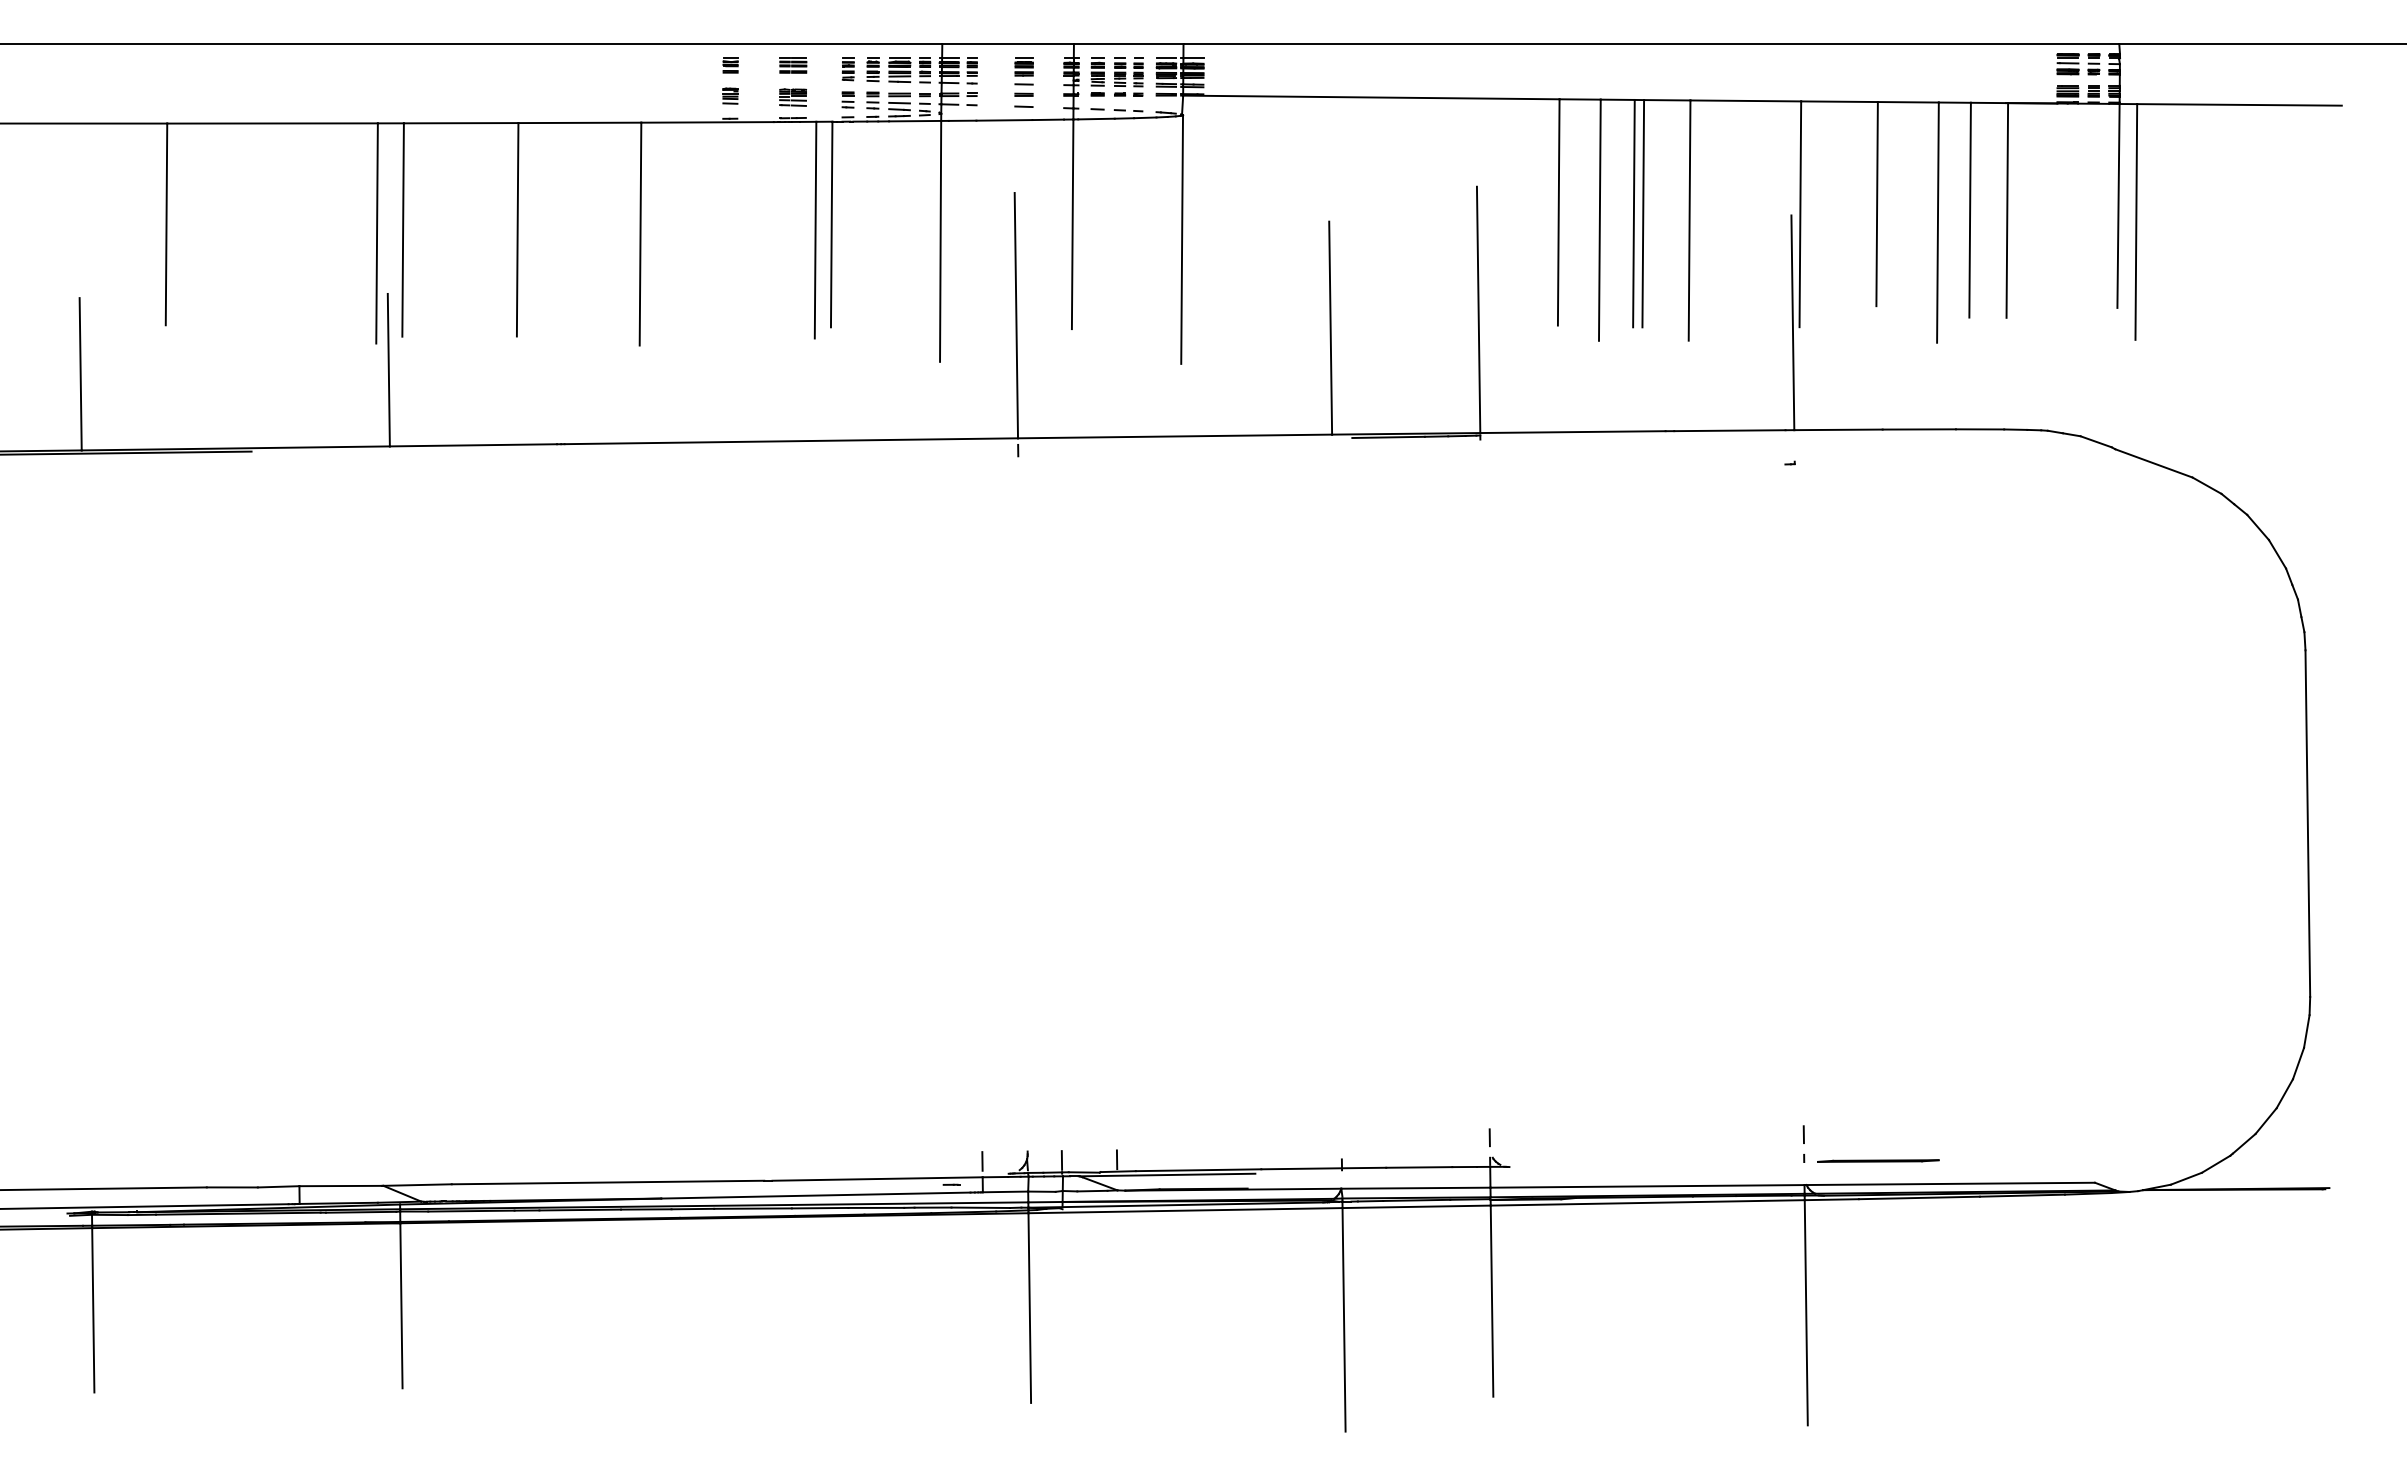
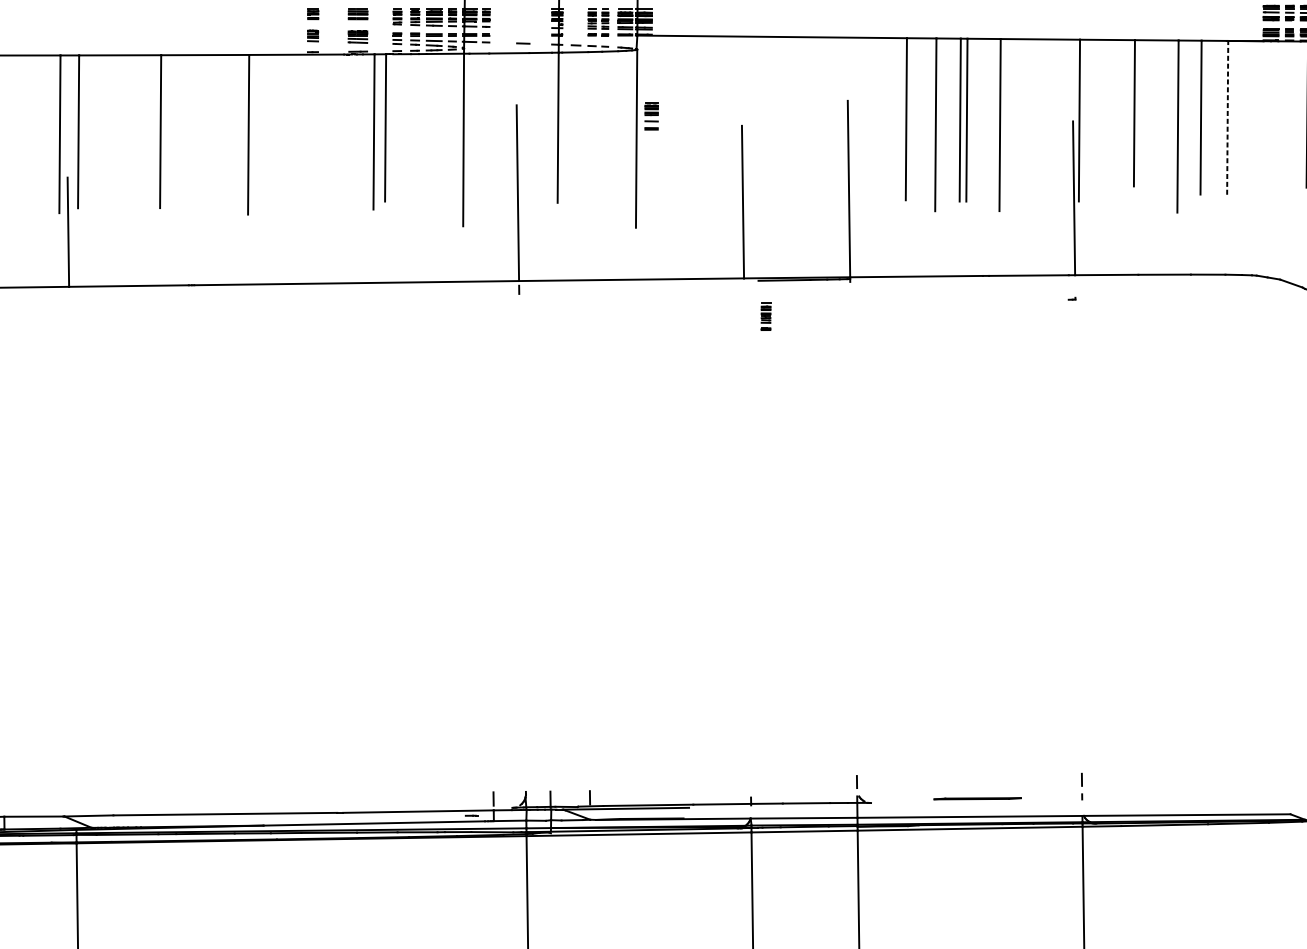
part: (1023, 76) -> (651, 115), moved
part: (1097, 76) -> (765, 316), moved
line: (2007, 209) -> (1227, 117), solid -> dashed
line: (1878, 1160) -> (977, 798), moved

